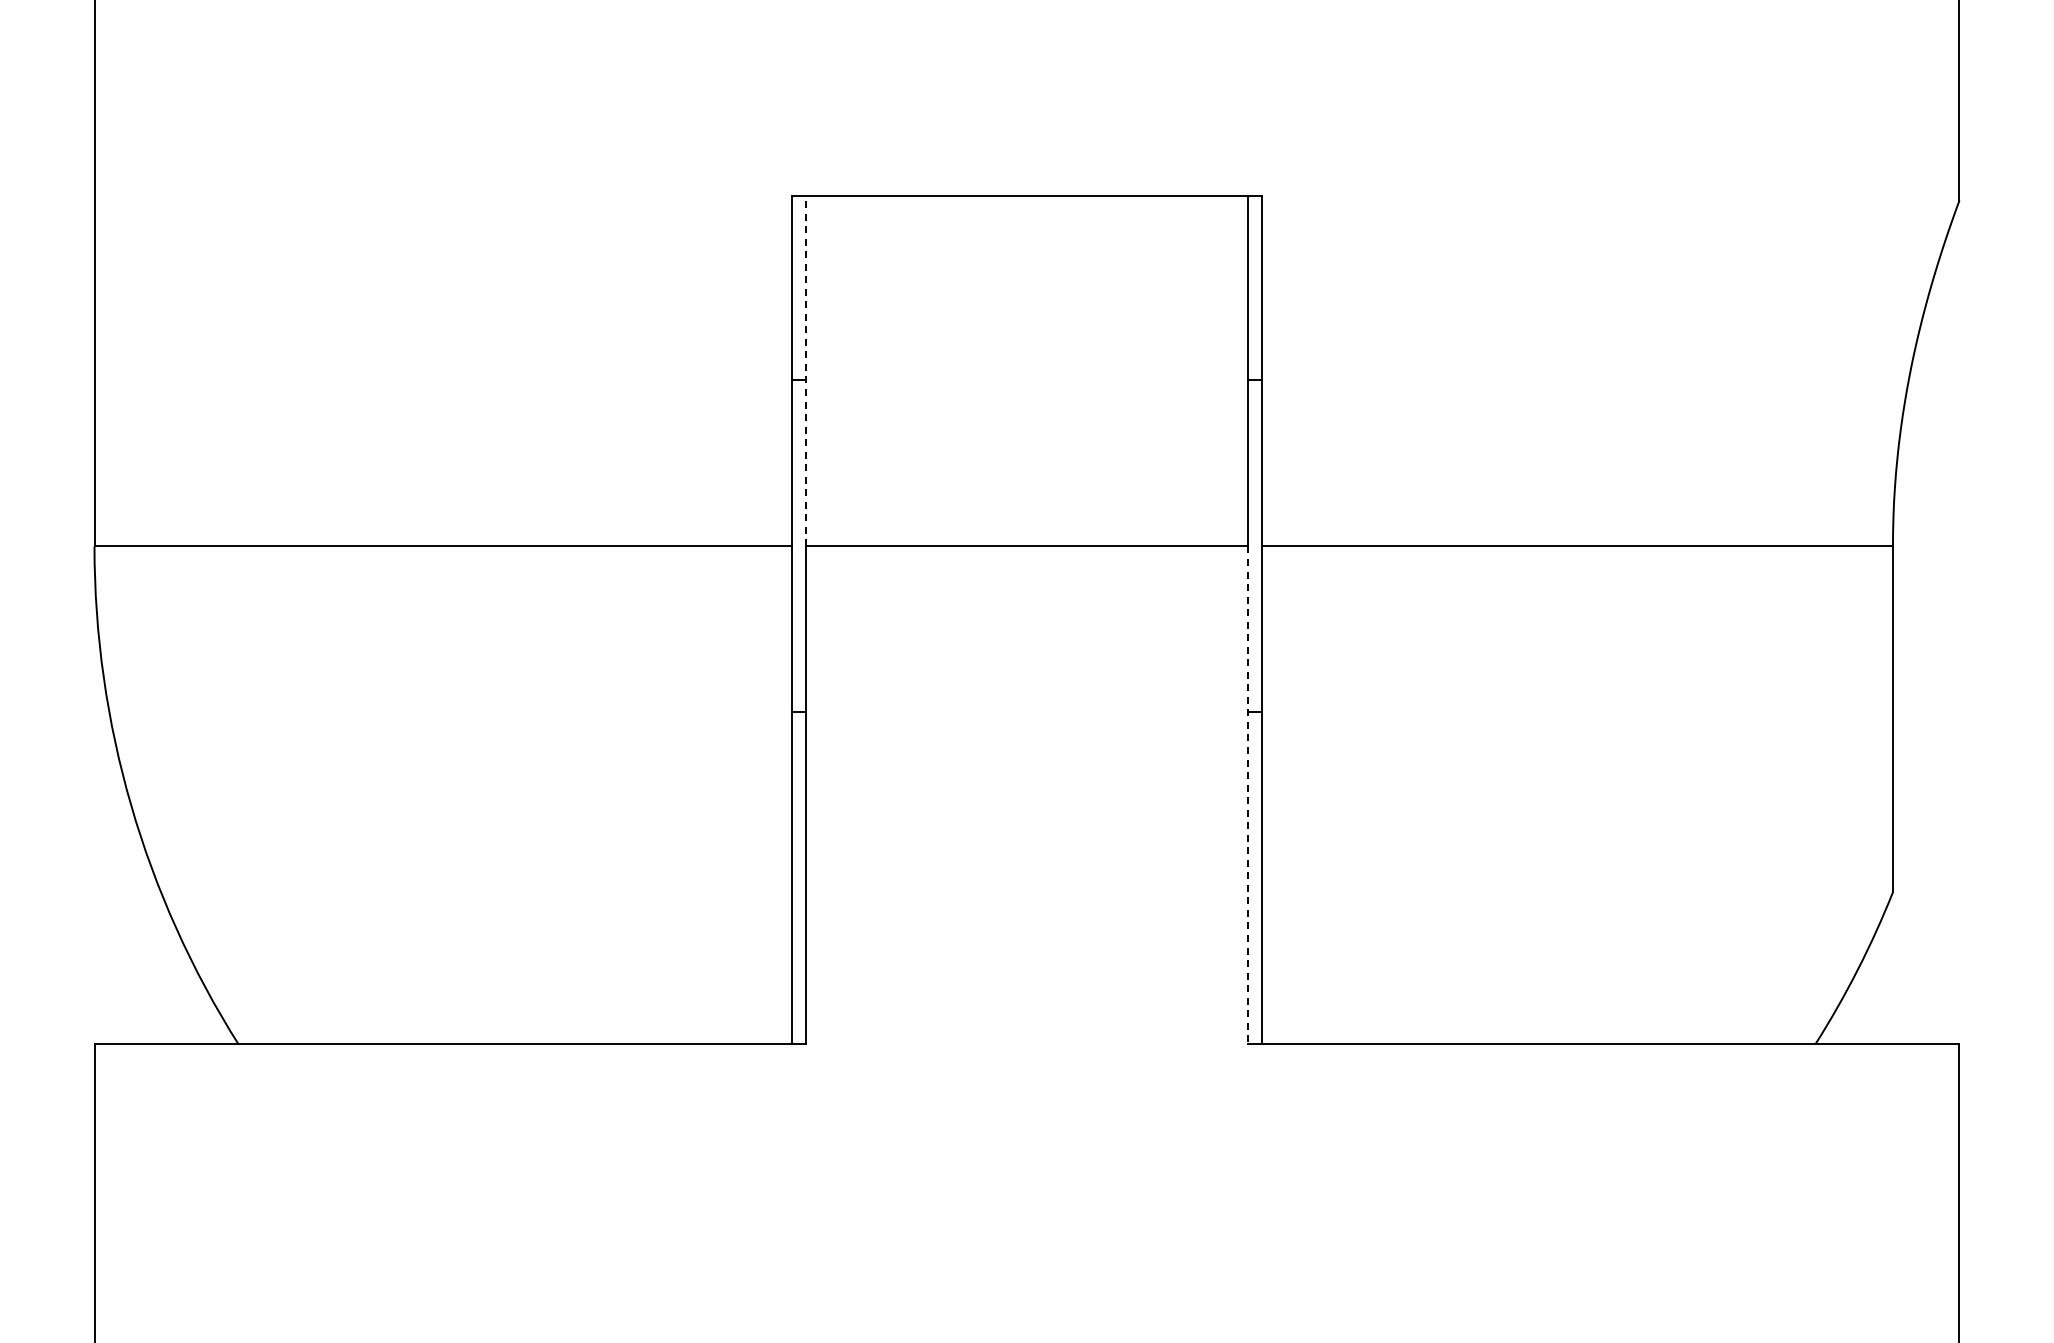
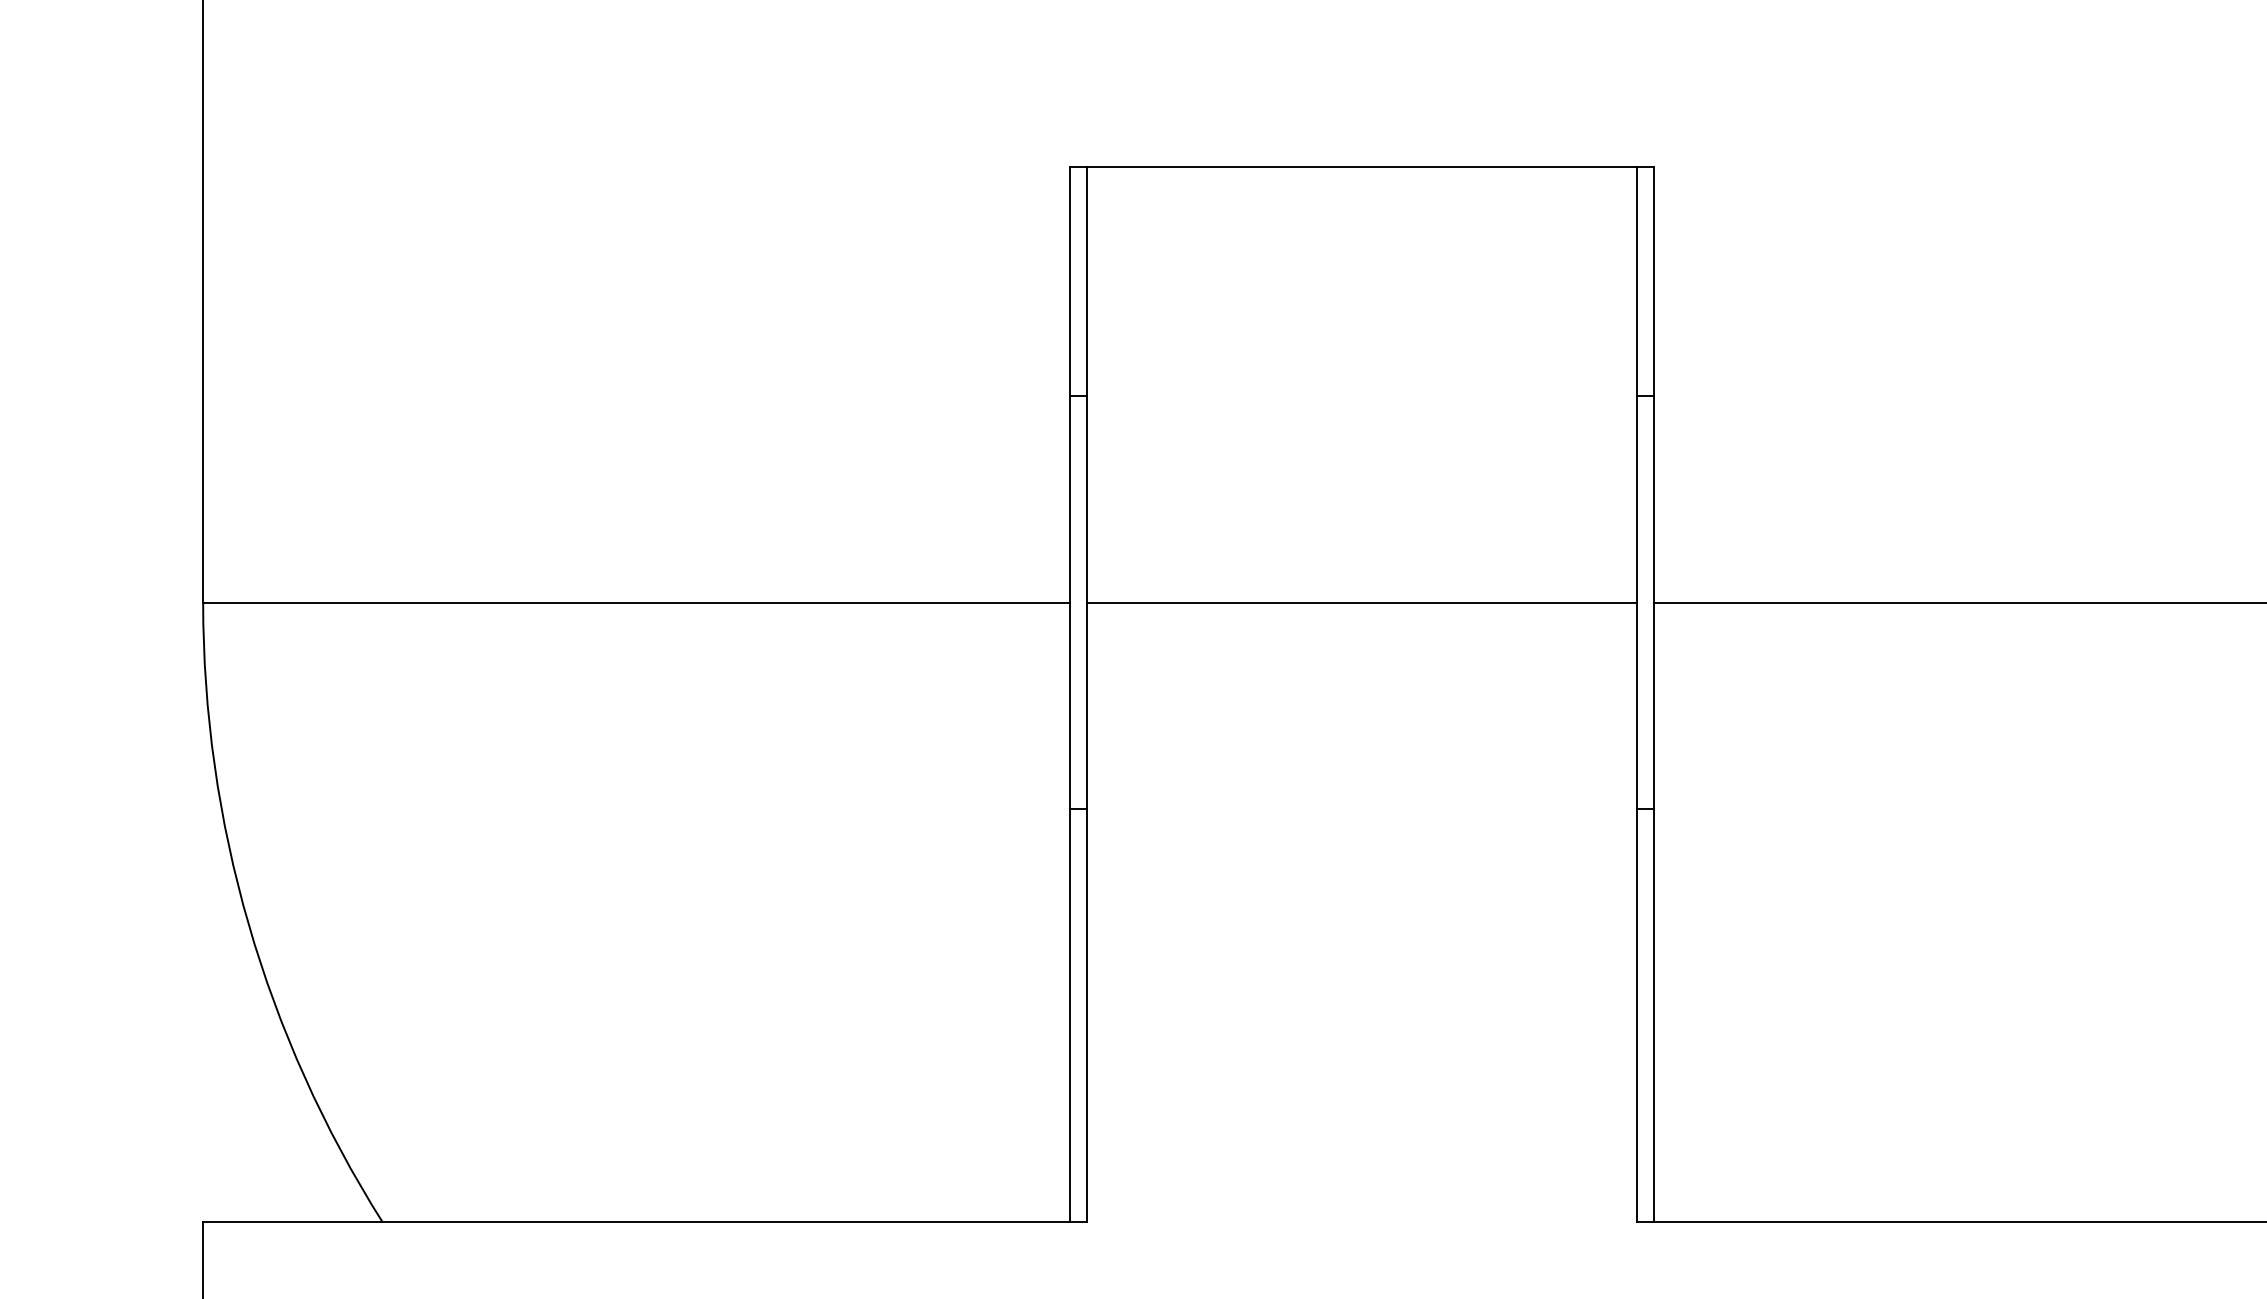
line: (805, 370) -> (1086, 384), dashed -> solid
line: (1248, 795) -> (1637, 912), dashed -> solid

